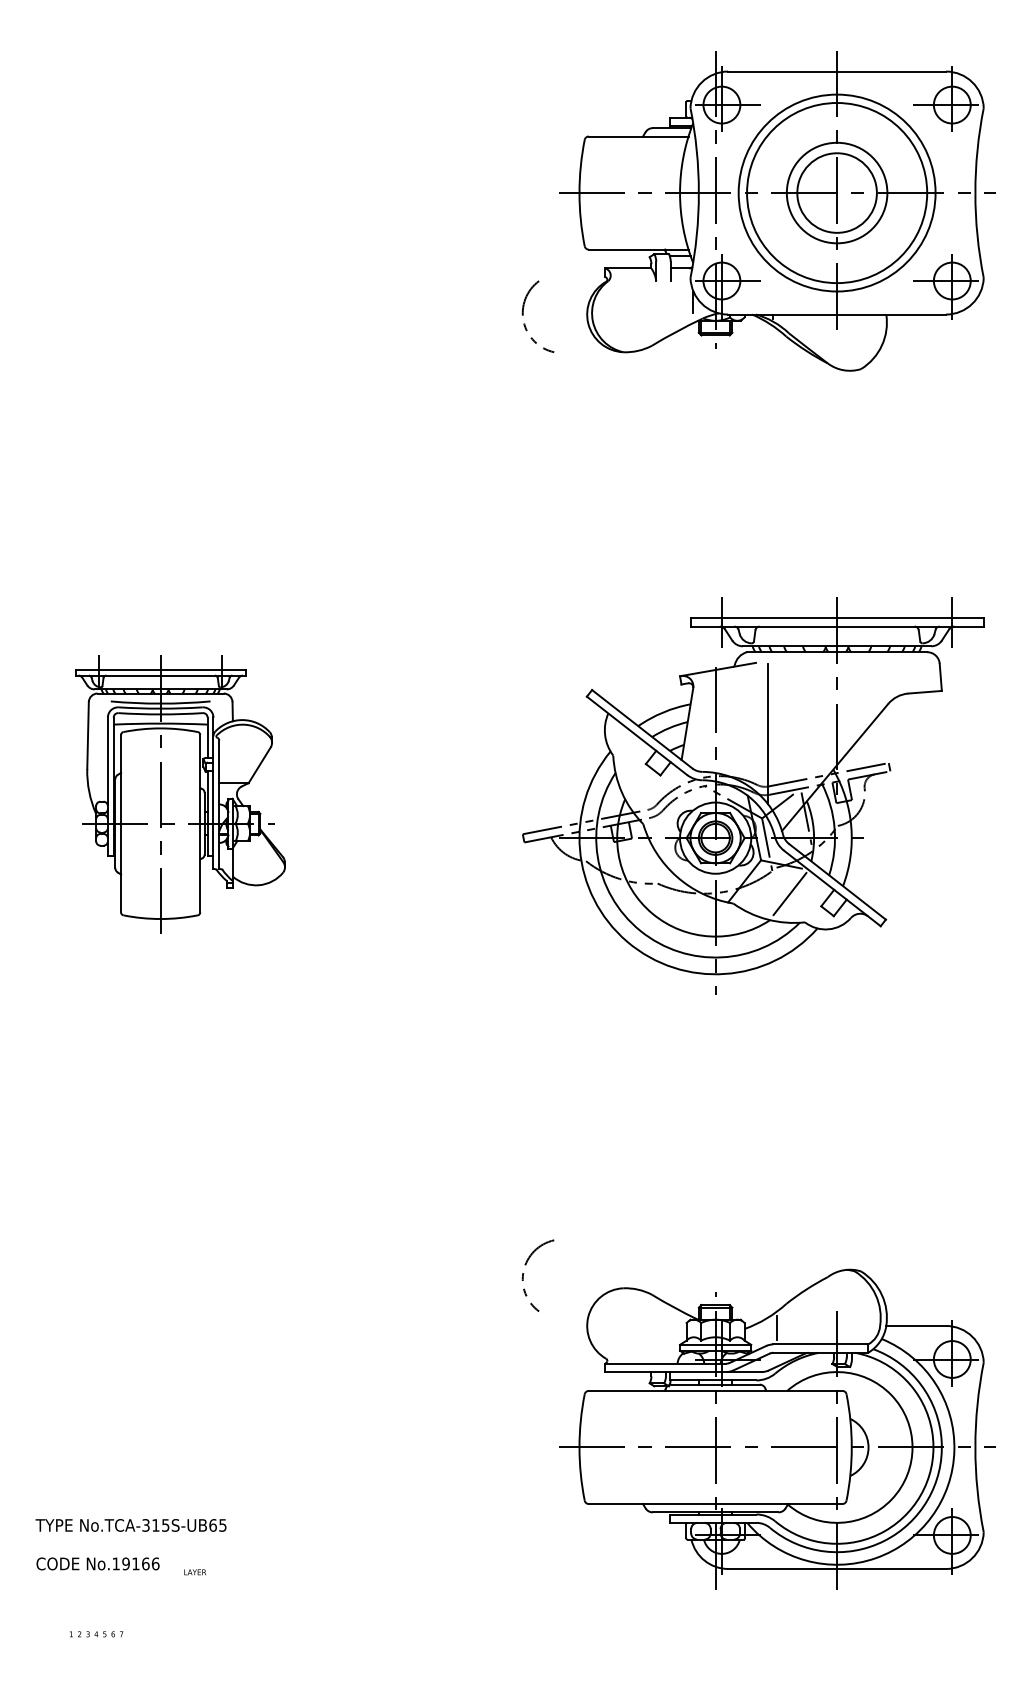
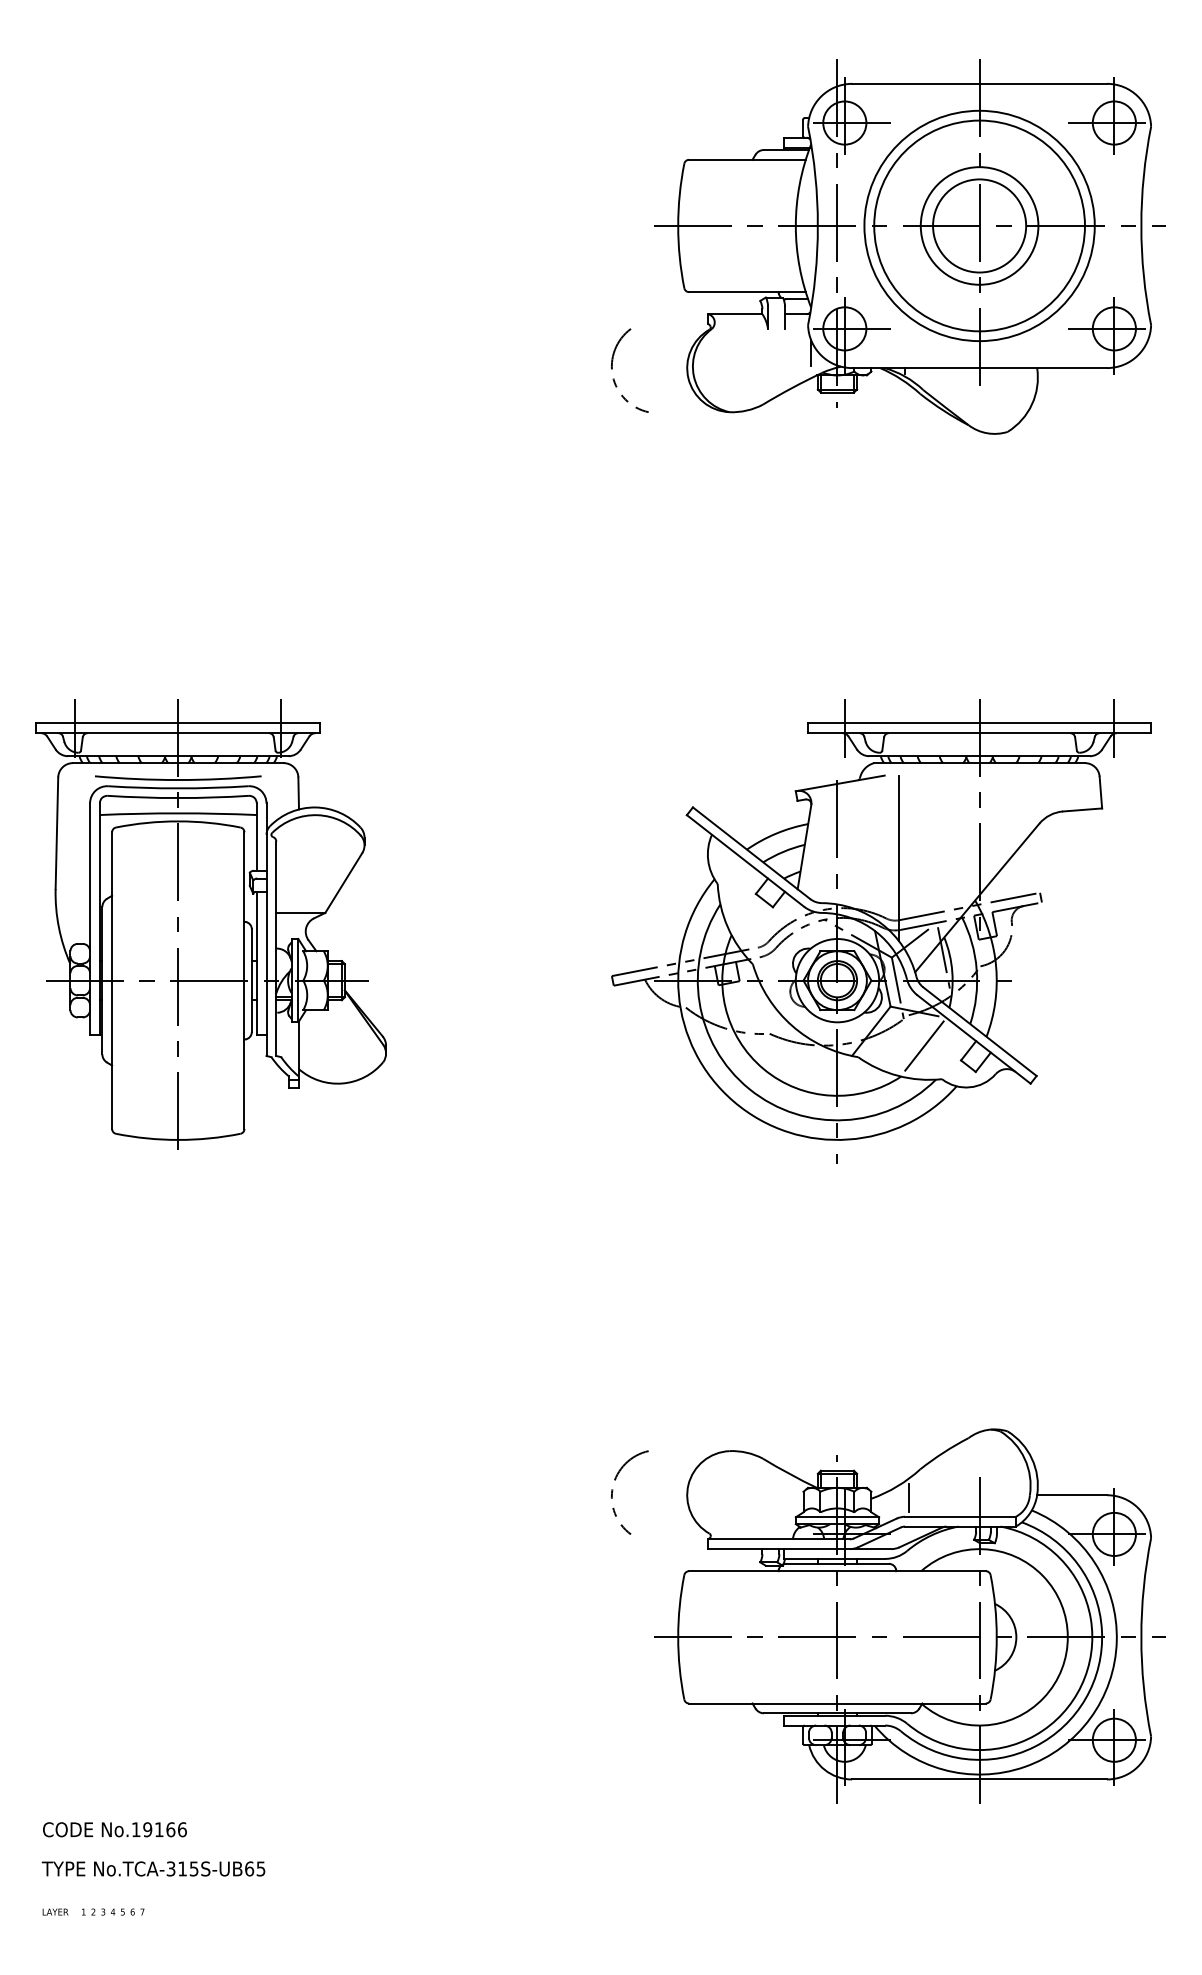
part: (180, 789) -> (211, 923), size x1.43
part: (777, 1428) -> (909, 1615), moved
text: (130, 1525) -> (152, 1869), moved
text: (194, 1572) -> (54, 1912), moved

